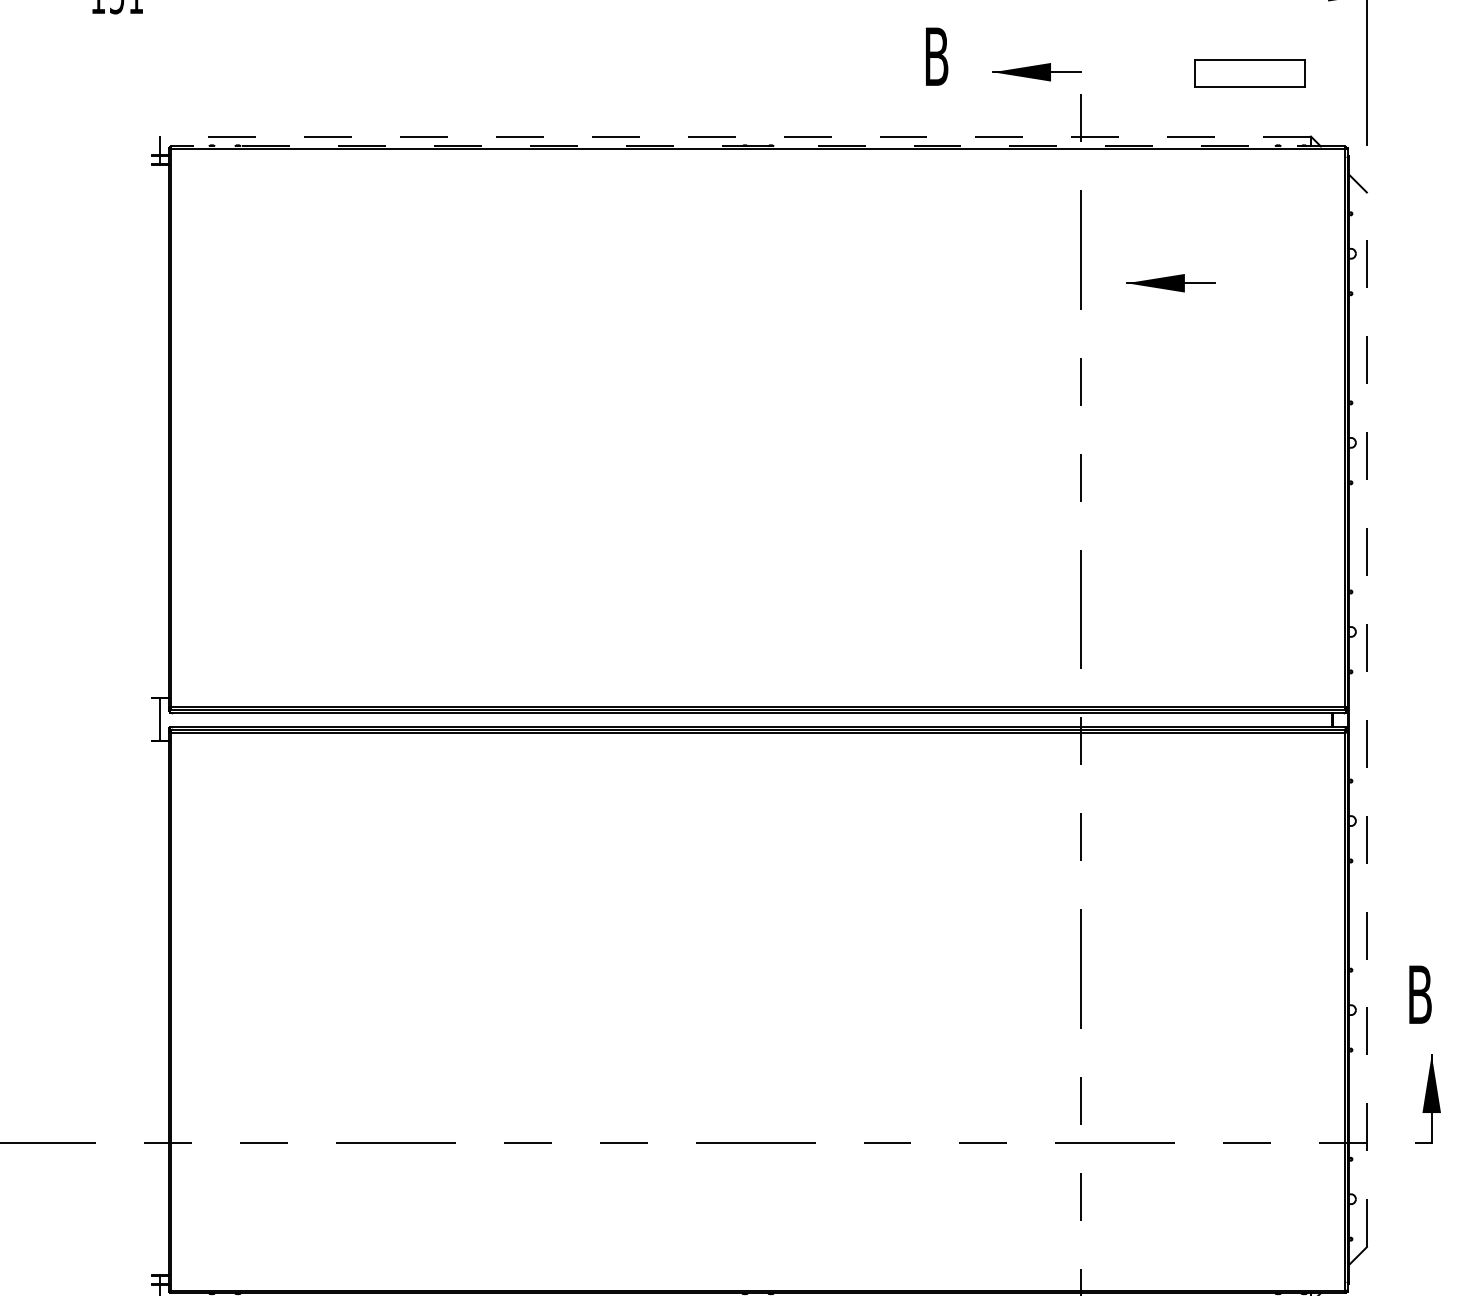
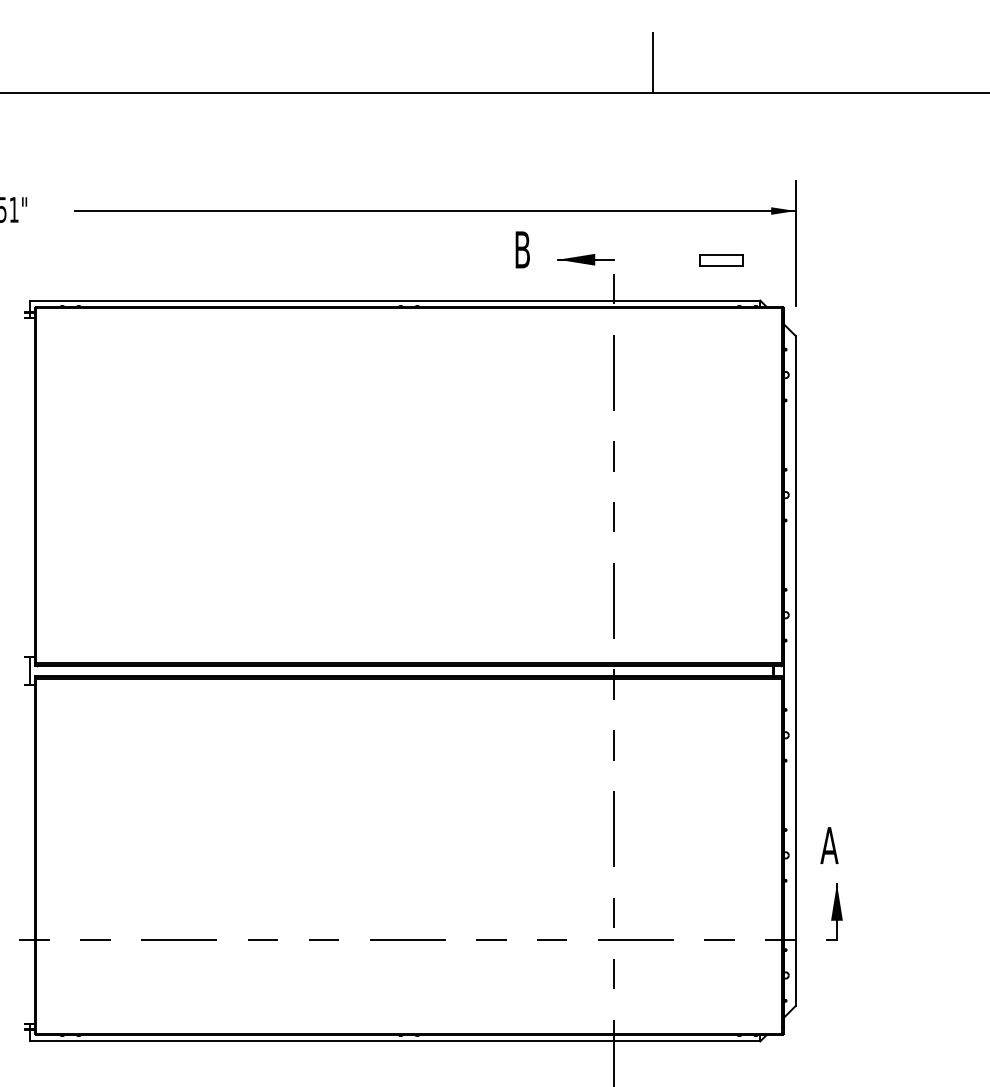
part: (1249, 73) -> (721, 260), size x0.62
line: (735, 136) -> (394, 300), dashed -> solid
line: (758, 145) -> (409, 306), dashed -> solid
part: (1169, 282) -> (670, 393), removed
line: (1366, 720) -> (795, 671), dashed -> solid
text: (1419, 994) -> (829, 845), B -> A

